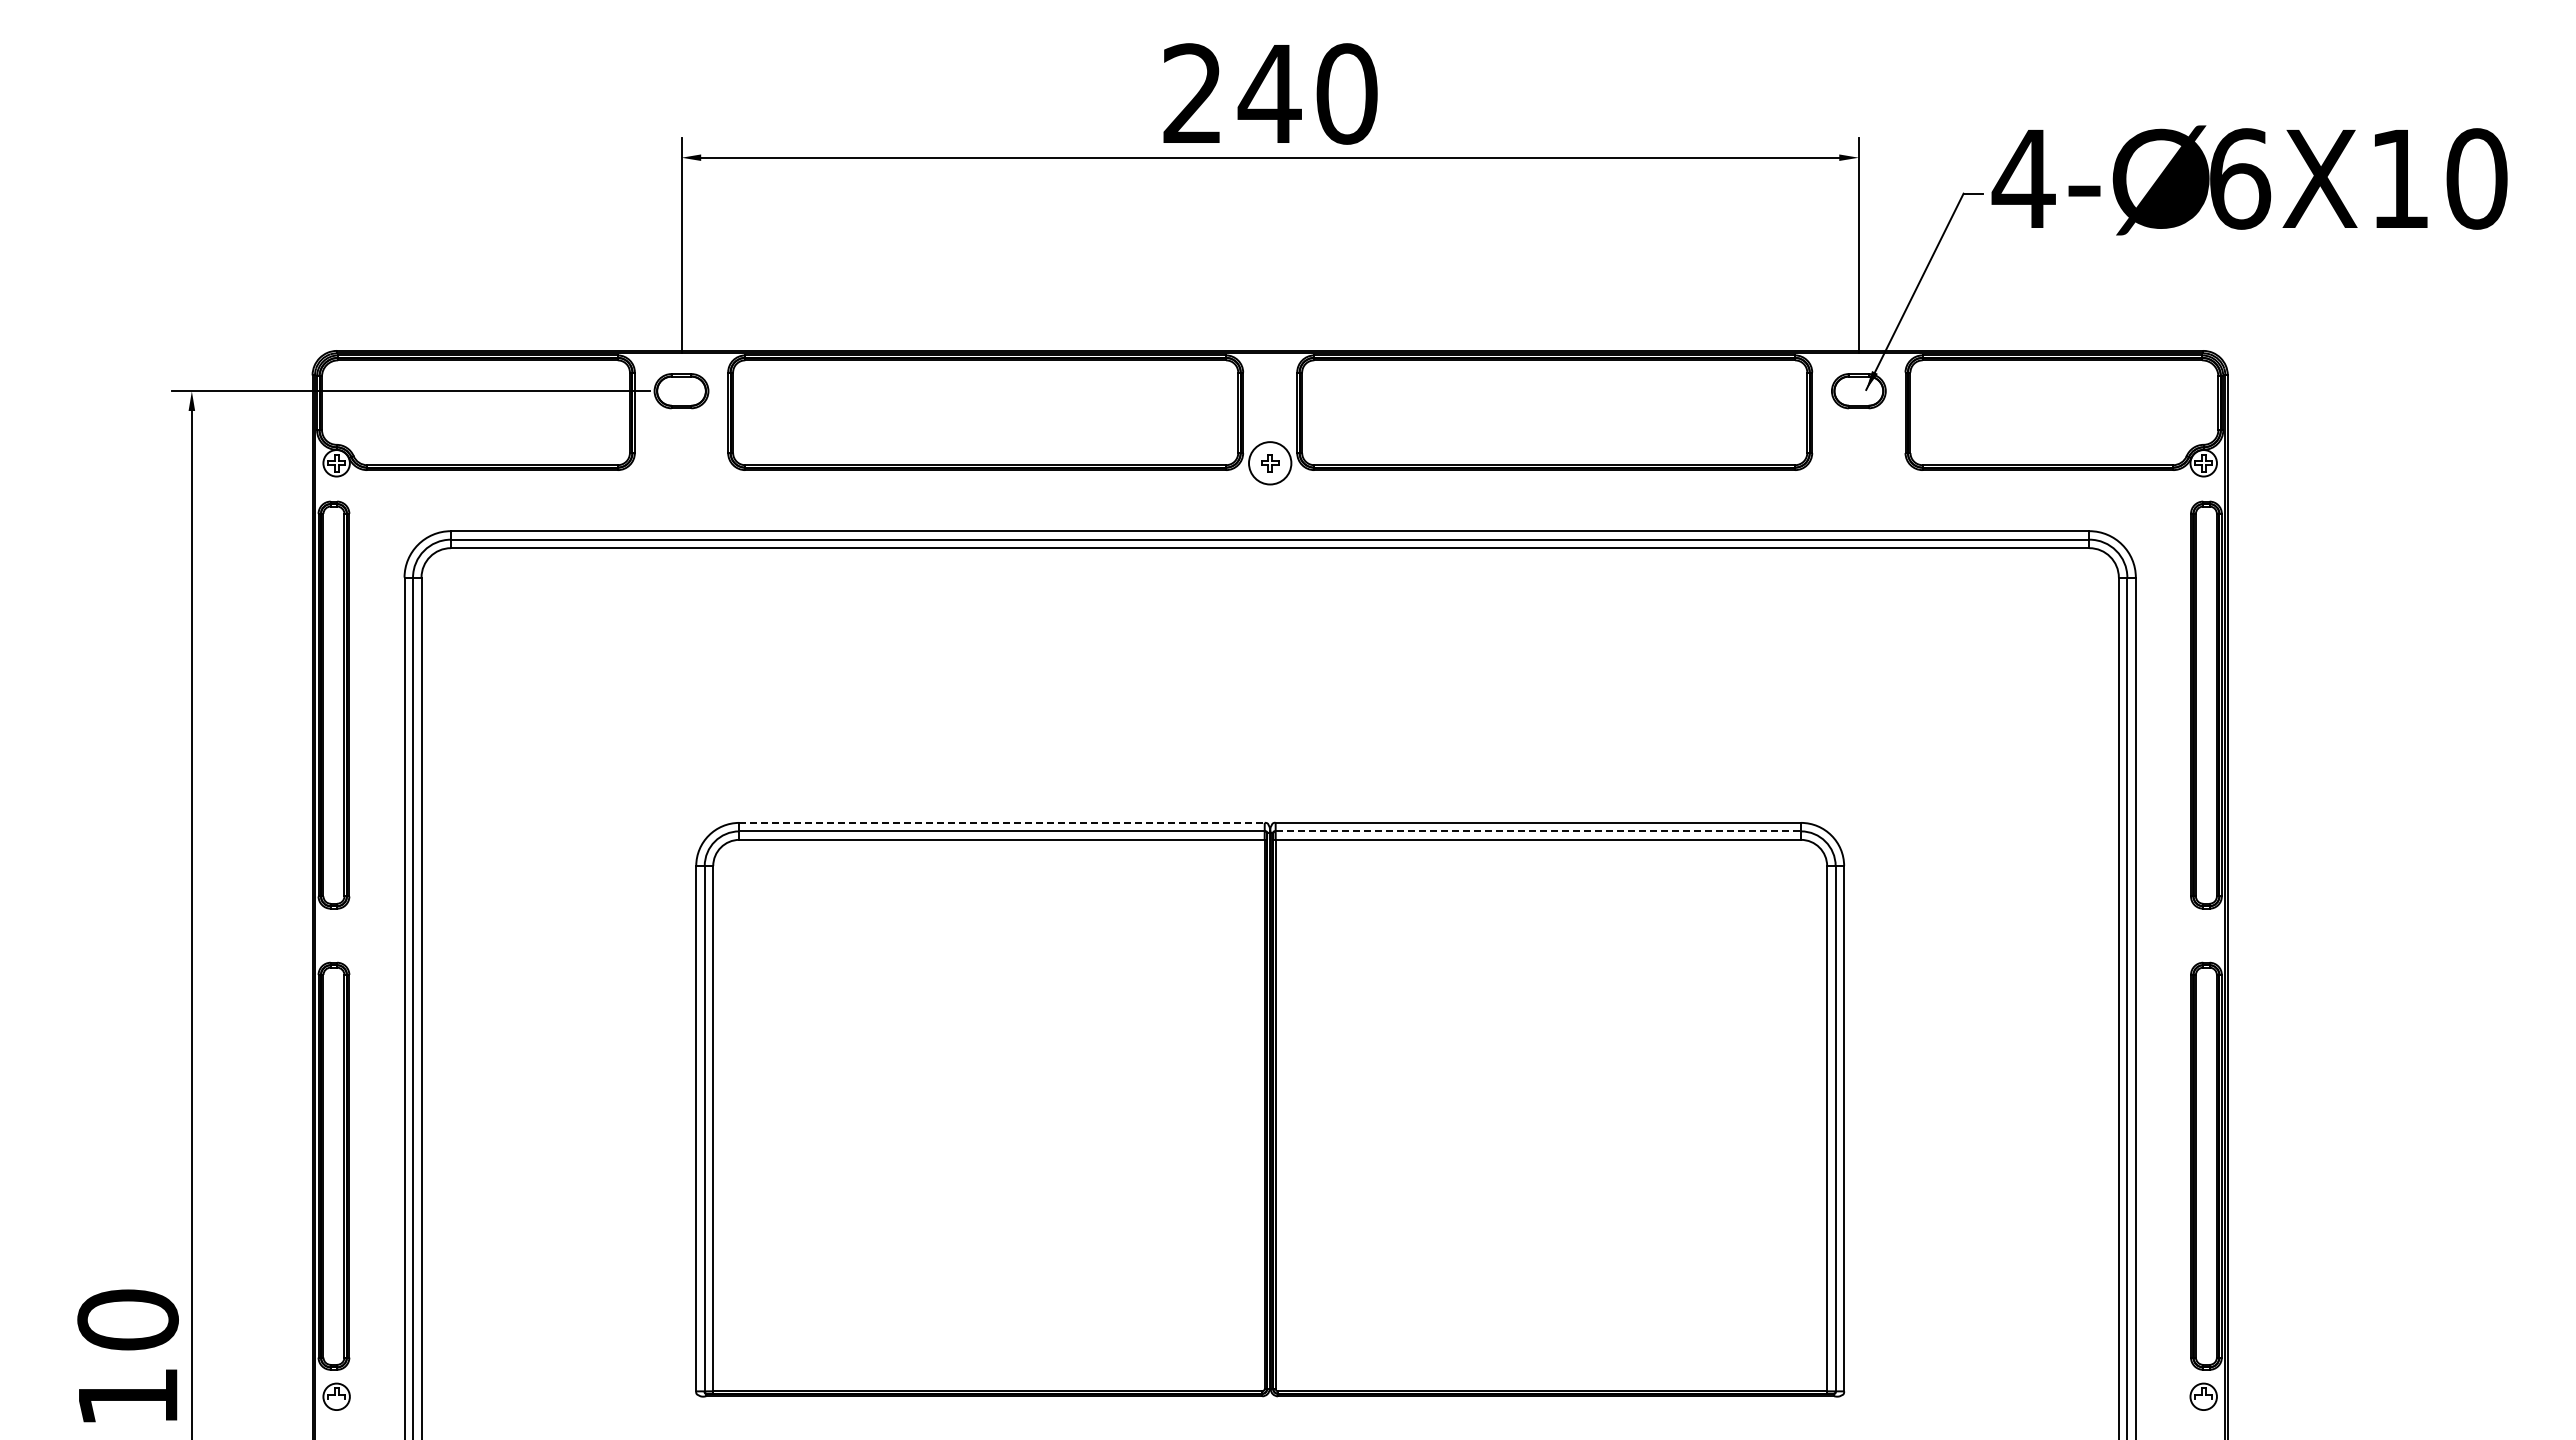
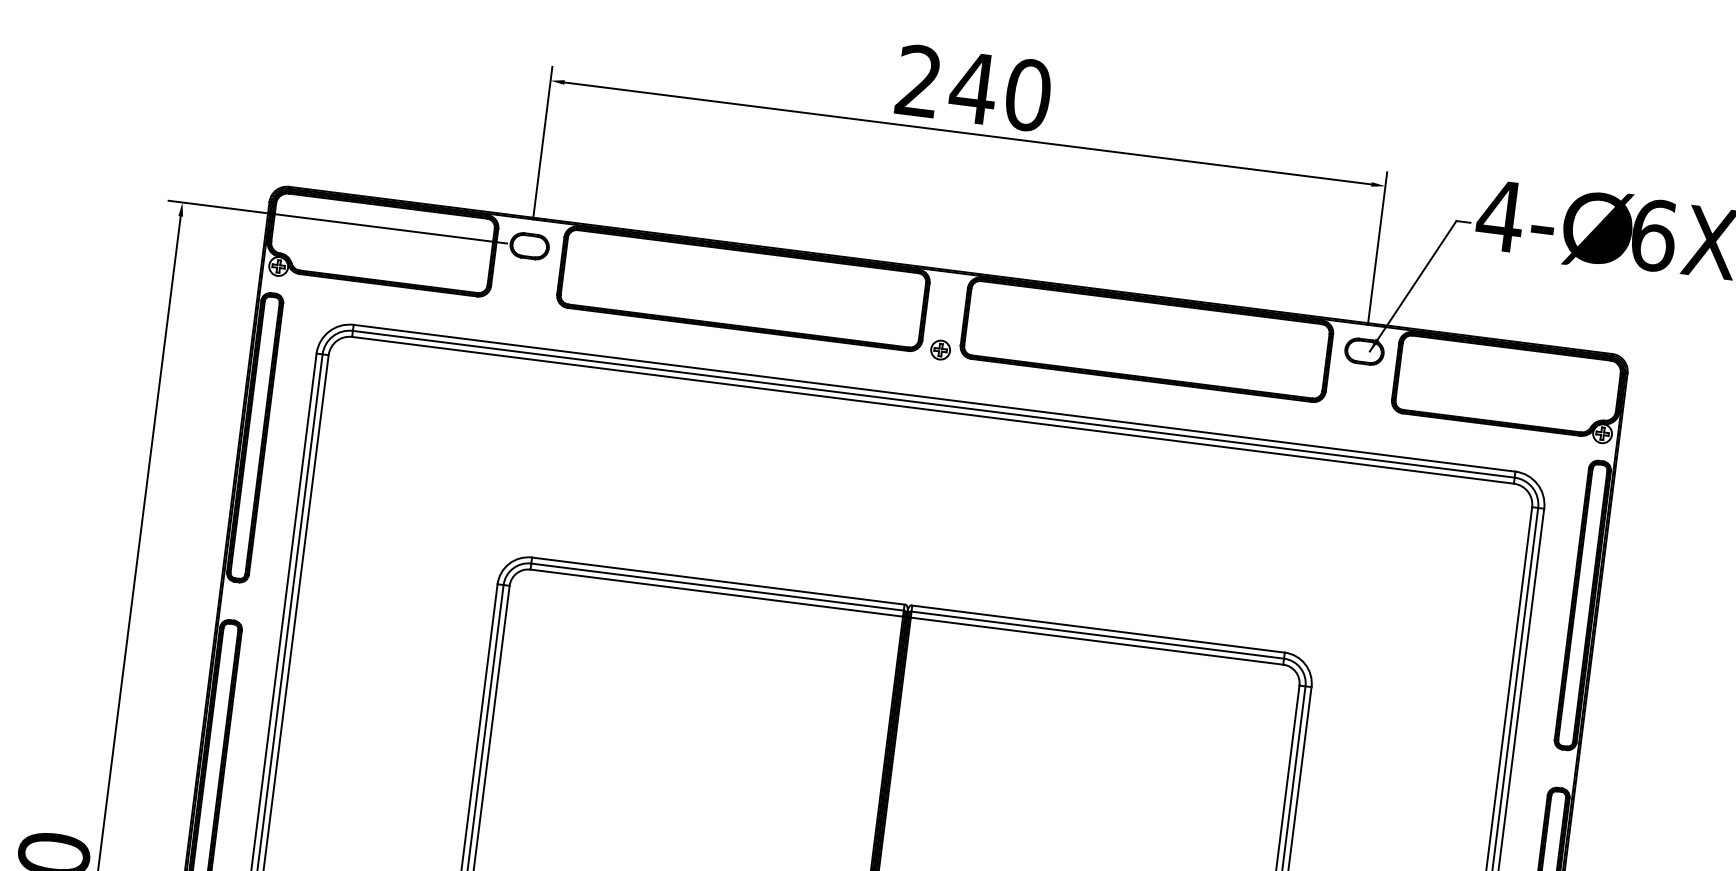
circle: (1269, 463) -> (940, 350), size x0.62
line: (1002, 822) -> (718, 580), dashed -> solid
line: (1538, 831) -> (1097, 635), dashed -> solid

